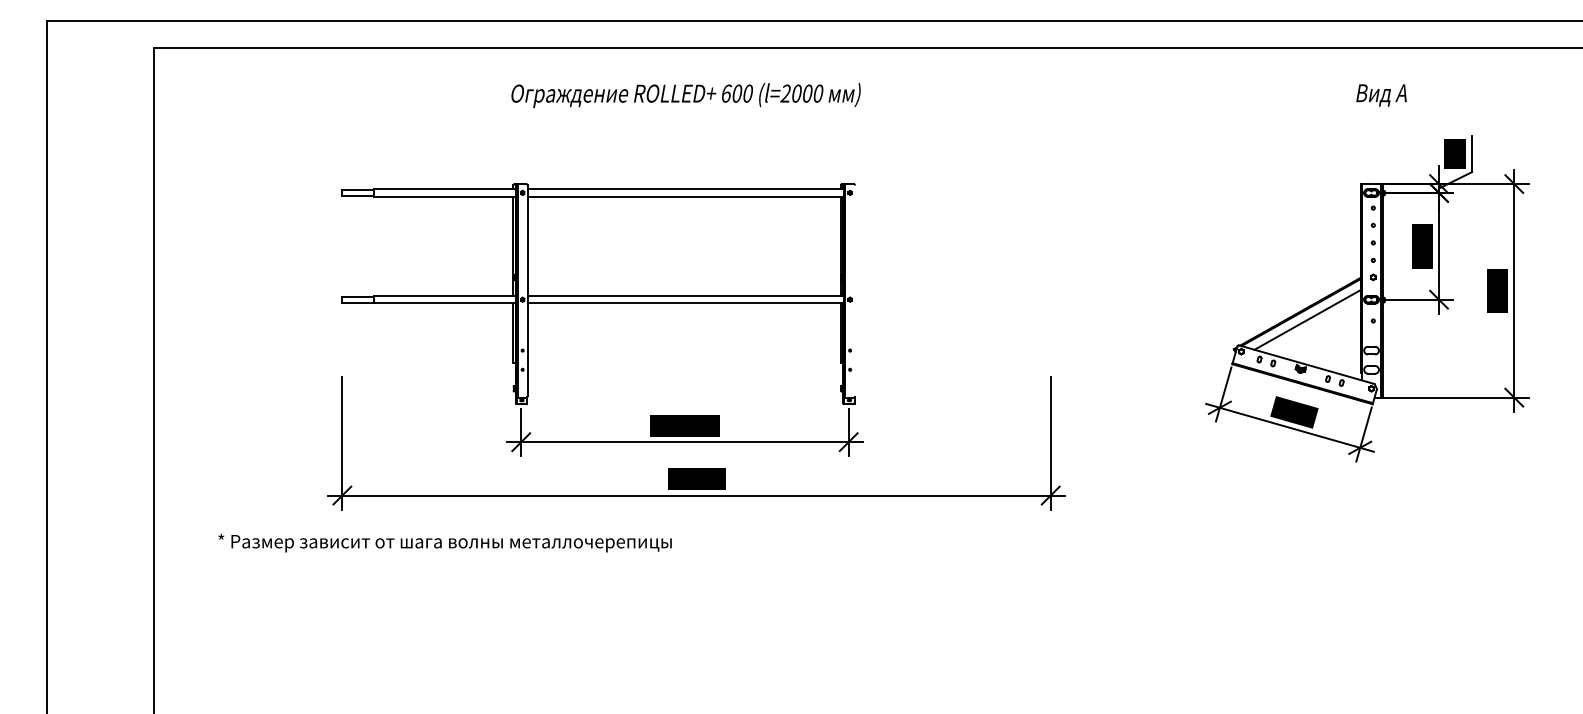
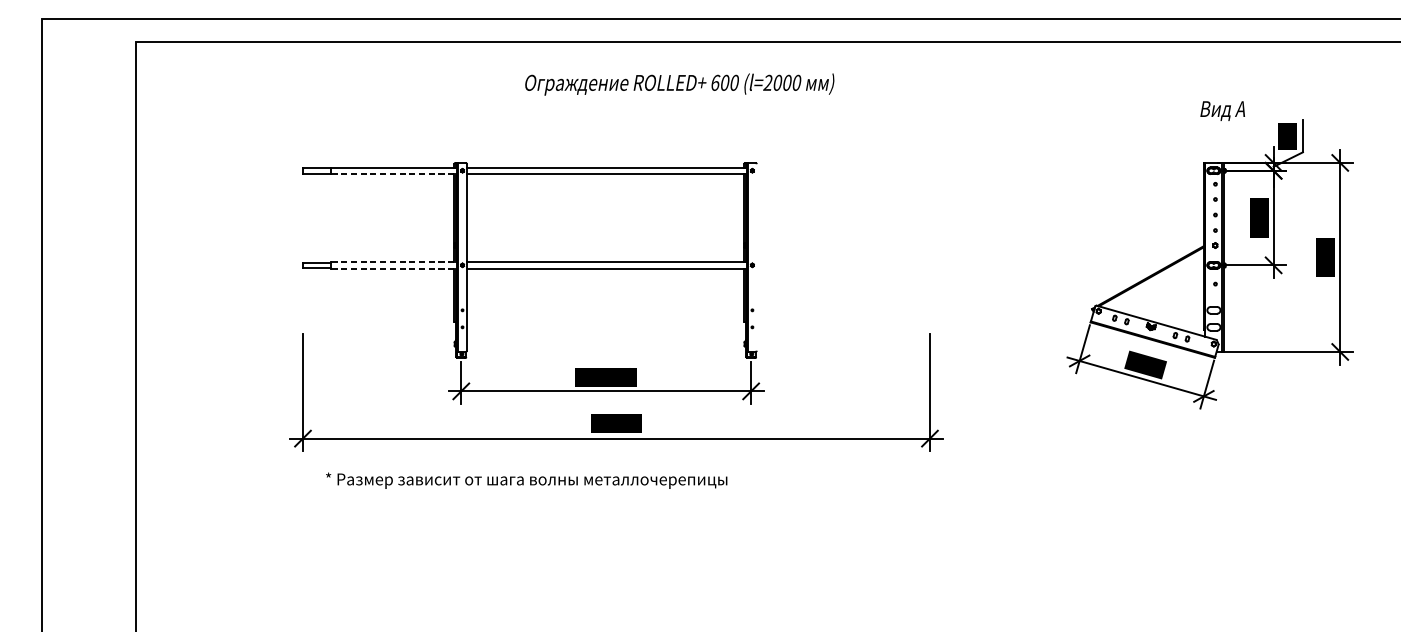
text: (685, 95) -> (679, 84), moved
text: (1381, 95) -> (1222, 111), moved
line: (445, 196) -> (394, 173), solid -> dashed
line: (445, 296) -> (394, 262), solid -> dashed
line: (445, 303) -> (394, 268), solid -> dashed
line: (1307, 319) -> (1157, 282), removed
text: (444, 542) -> (526, 480), moved

